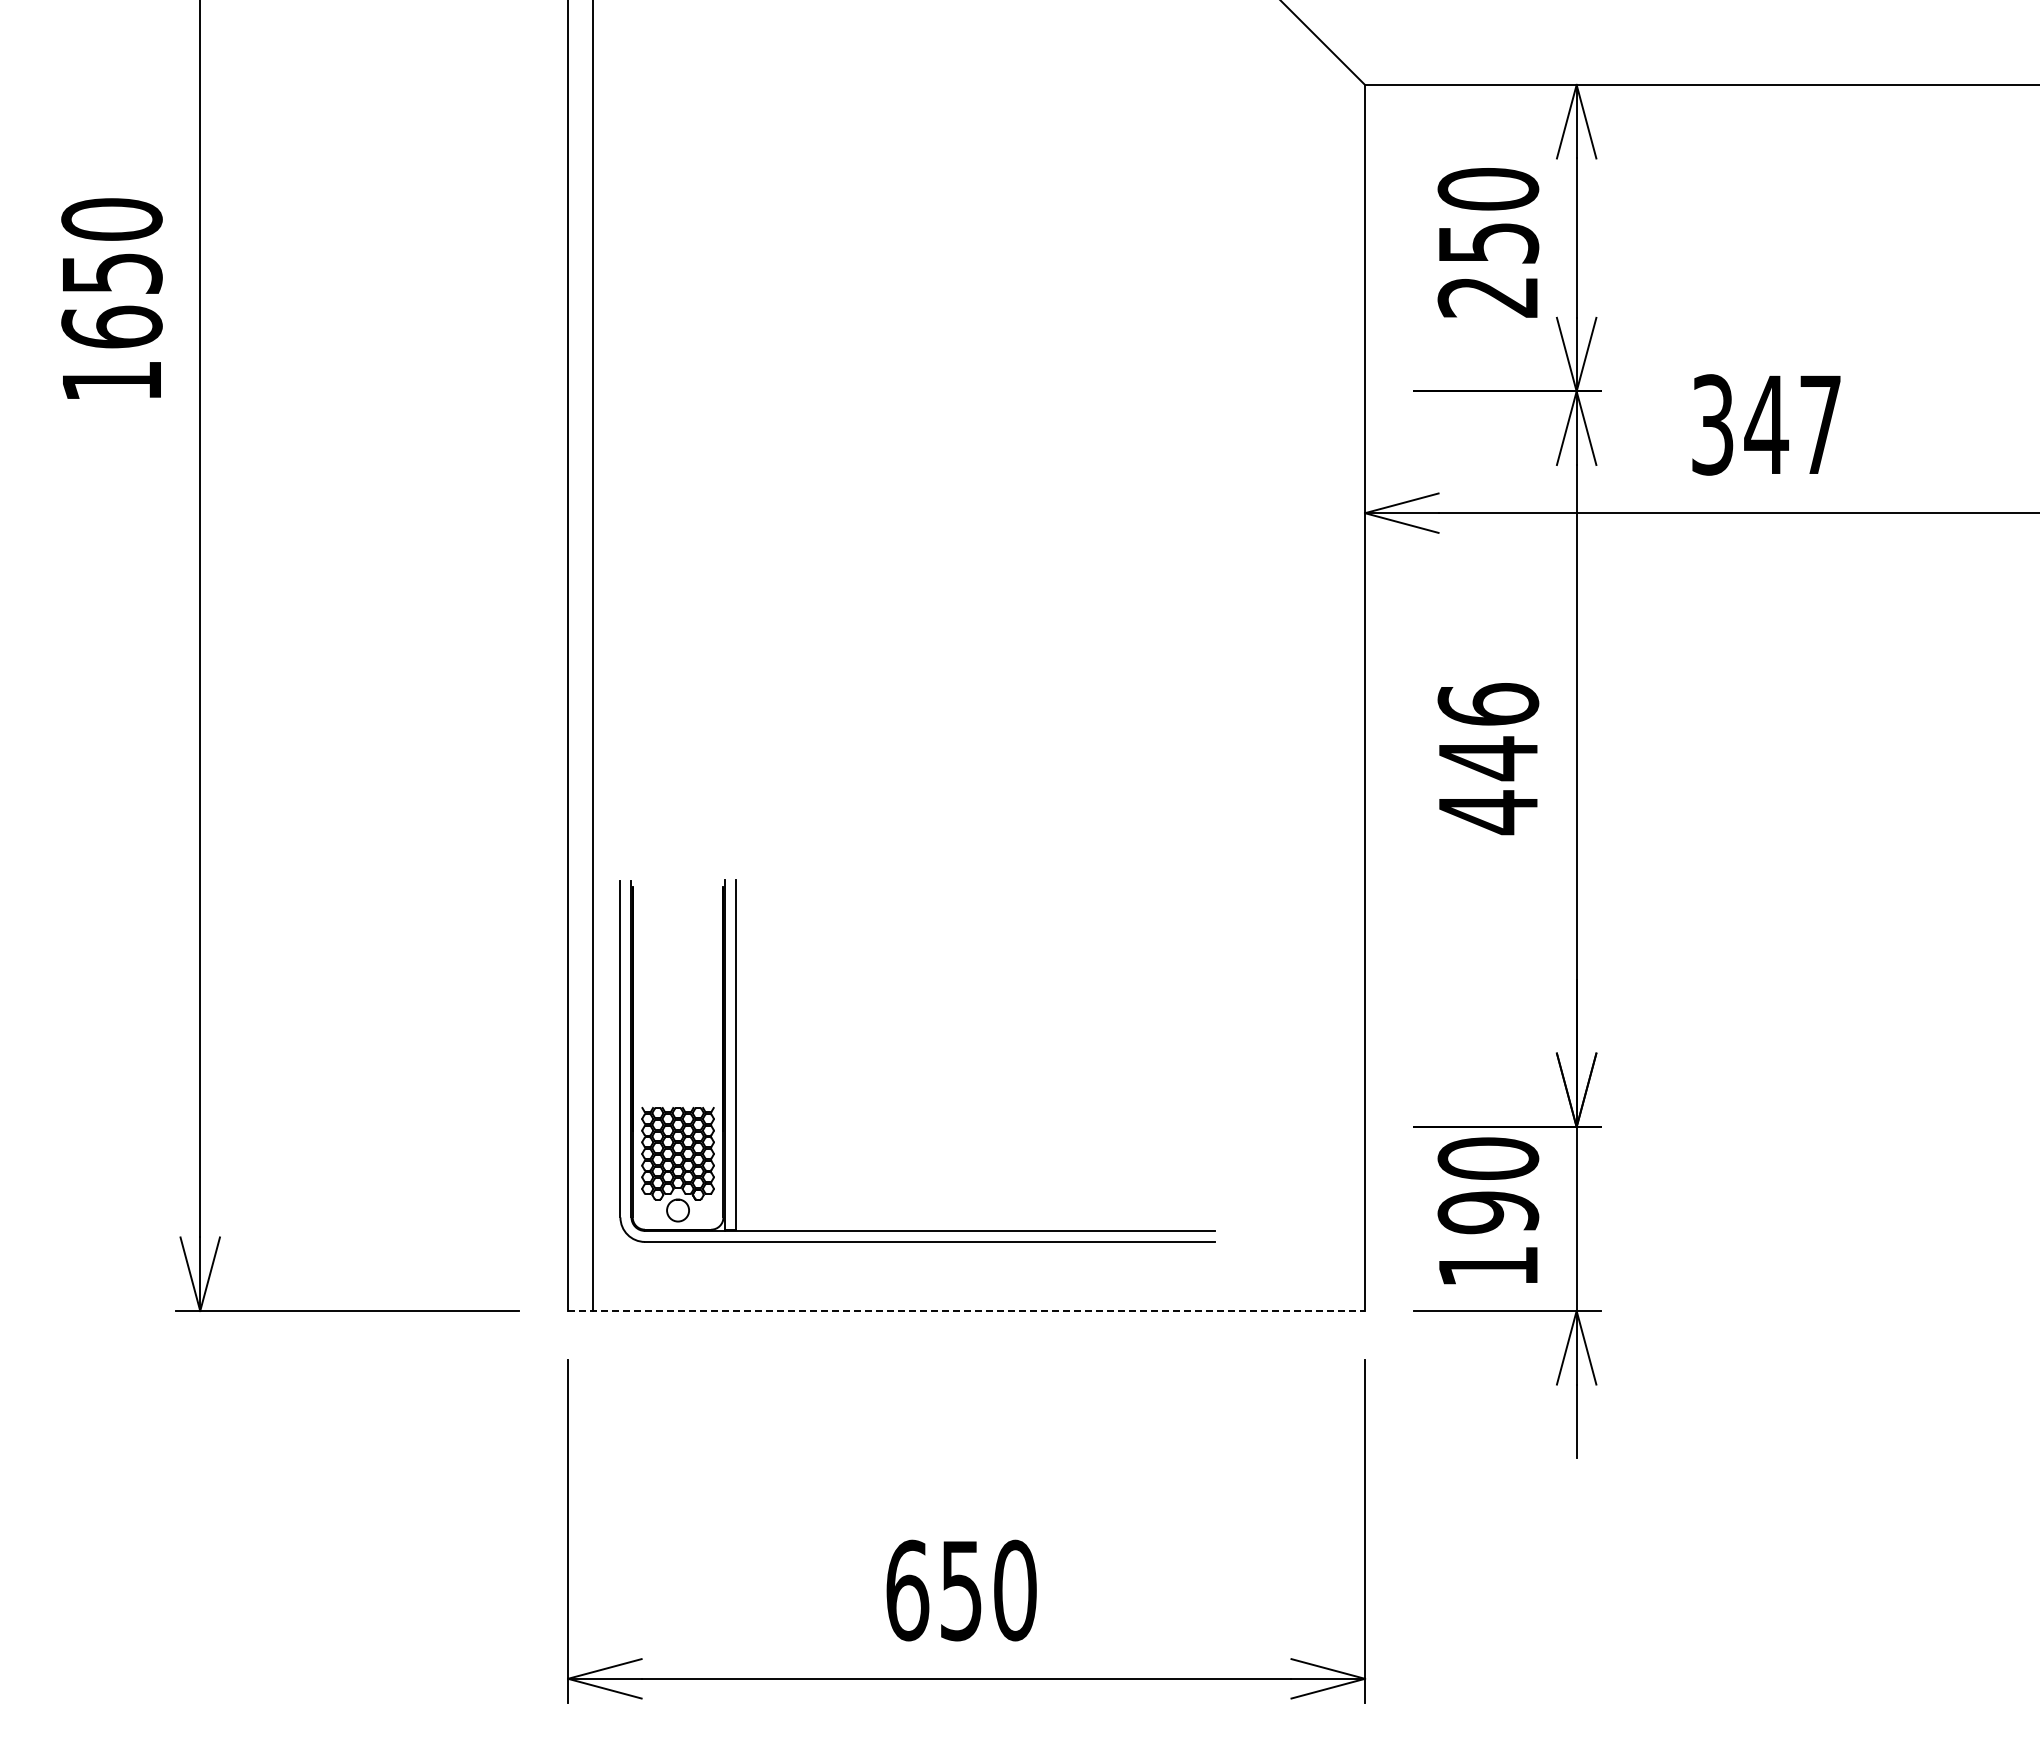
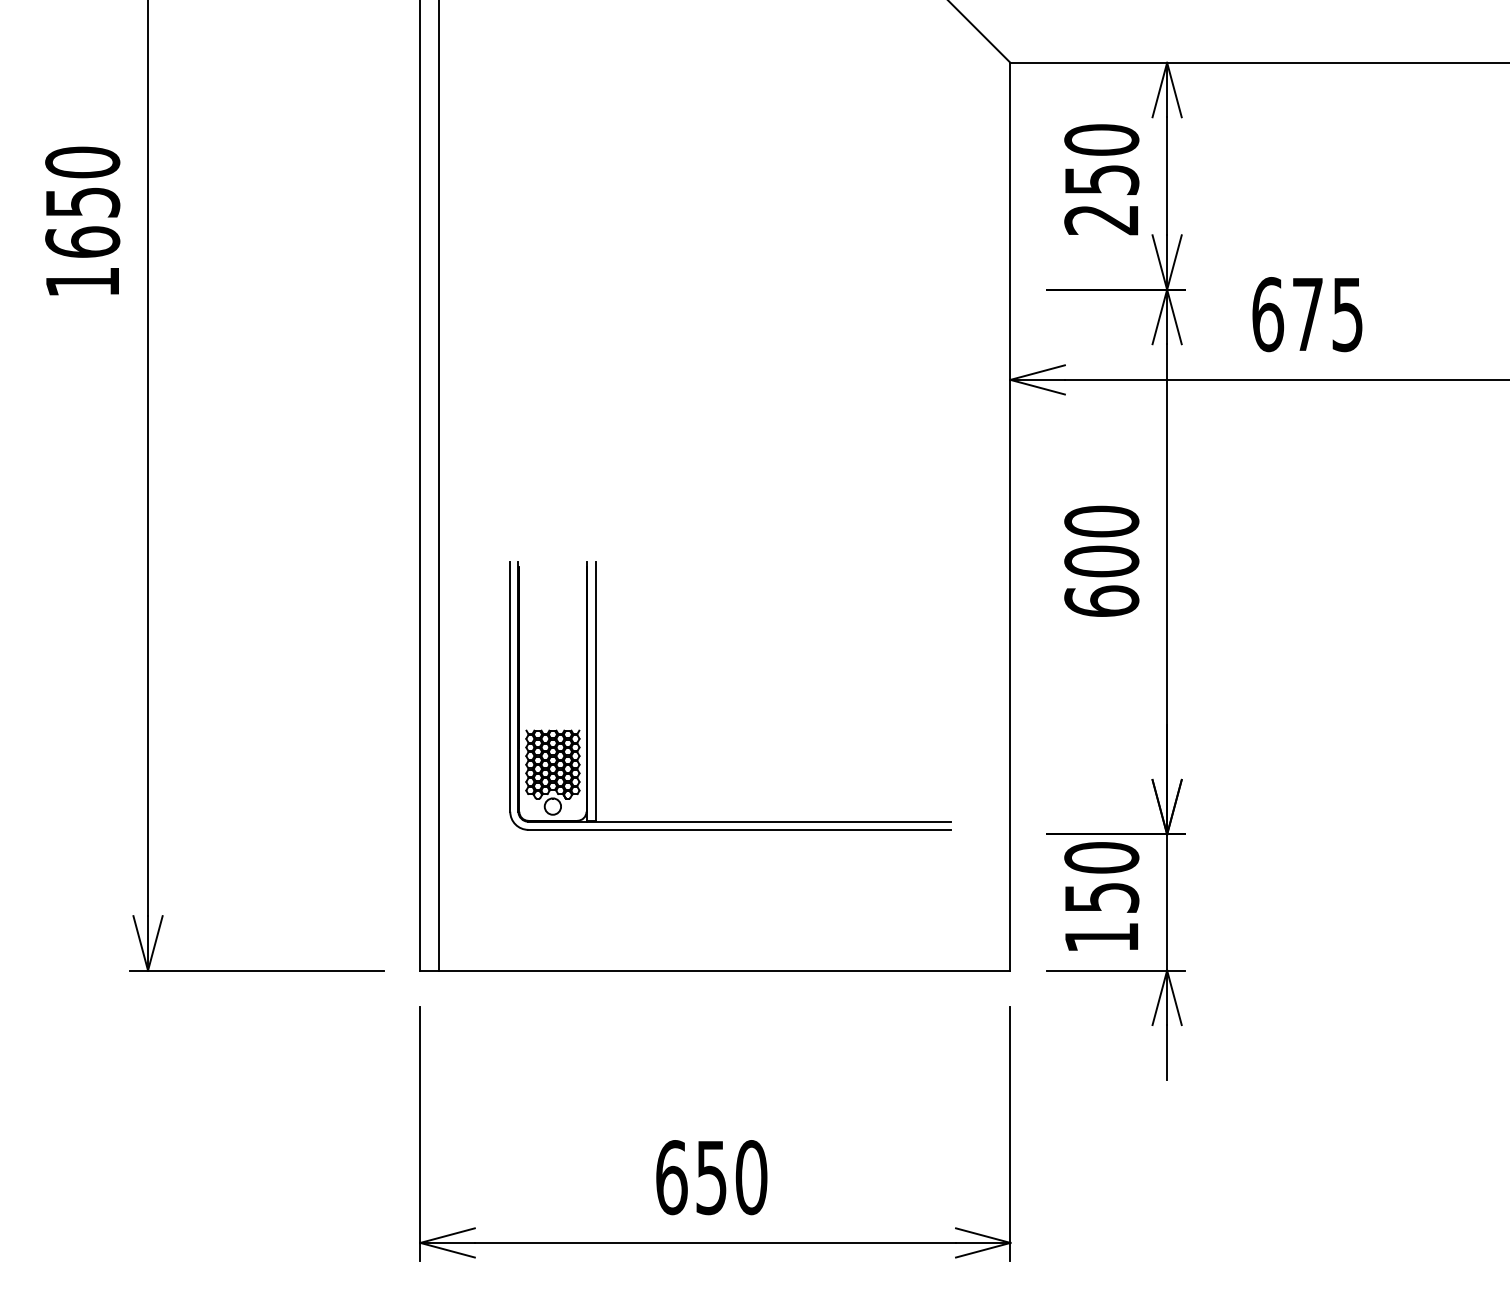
text: (1766, 424) -> (1307, 314), 347 -> 675
text: (1488, 759) -> (1101, 562), 446 -> 600
text: (1488, 1212) -> (1101, 897), 190 -> 150
part: (917, 1230) -> (730, 821), moved
line: (967, 1311) -> (716, 970), dashed -> solid

